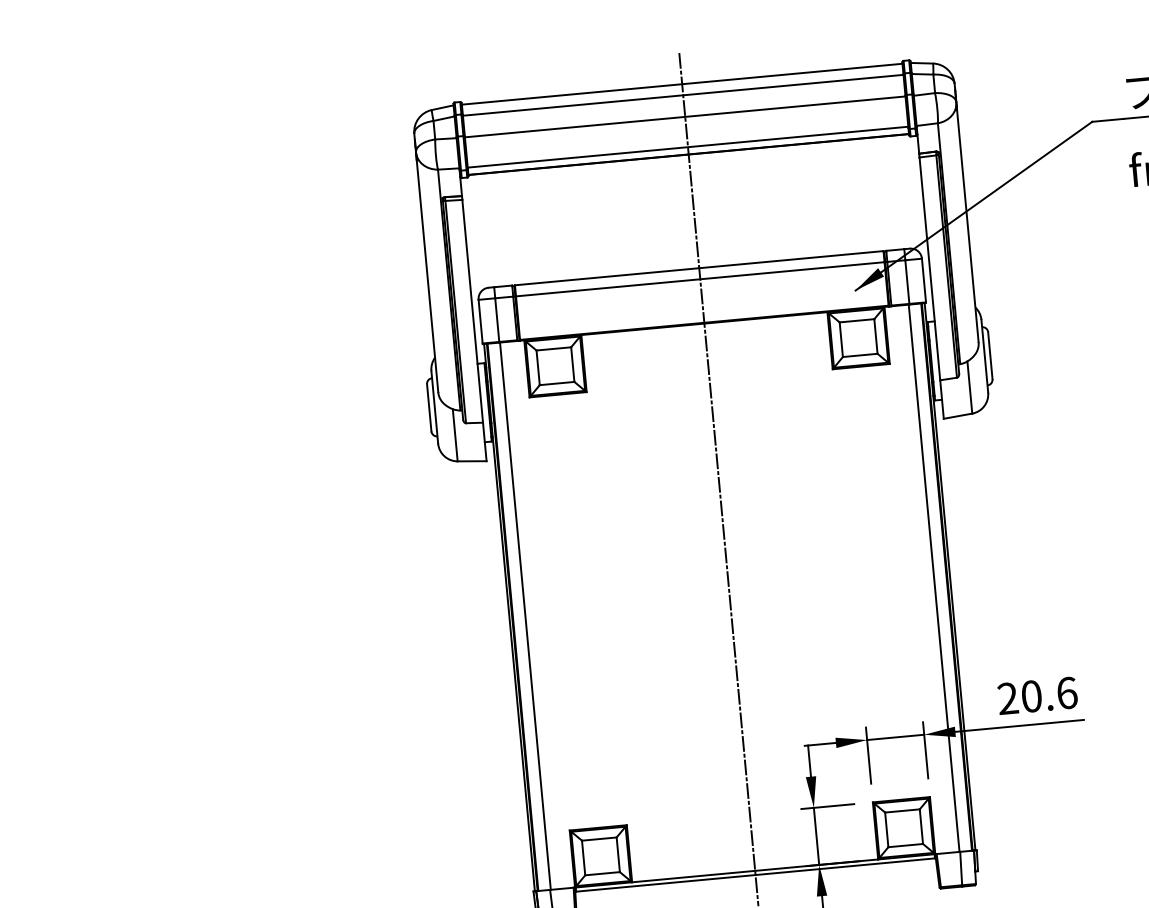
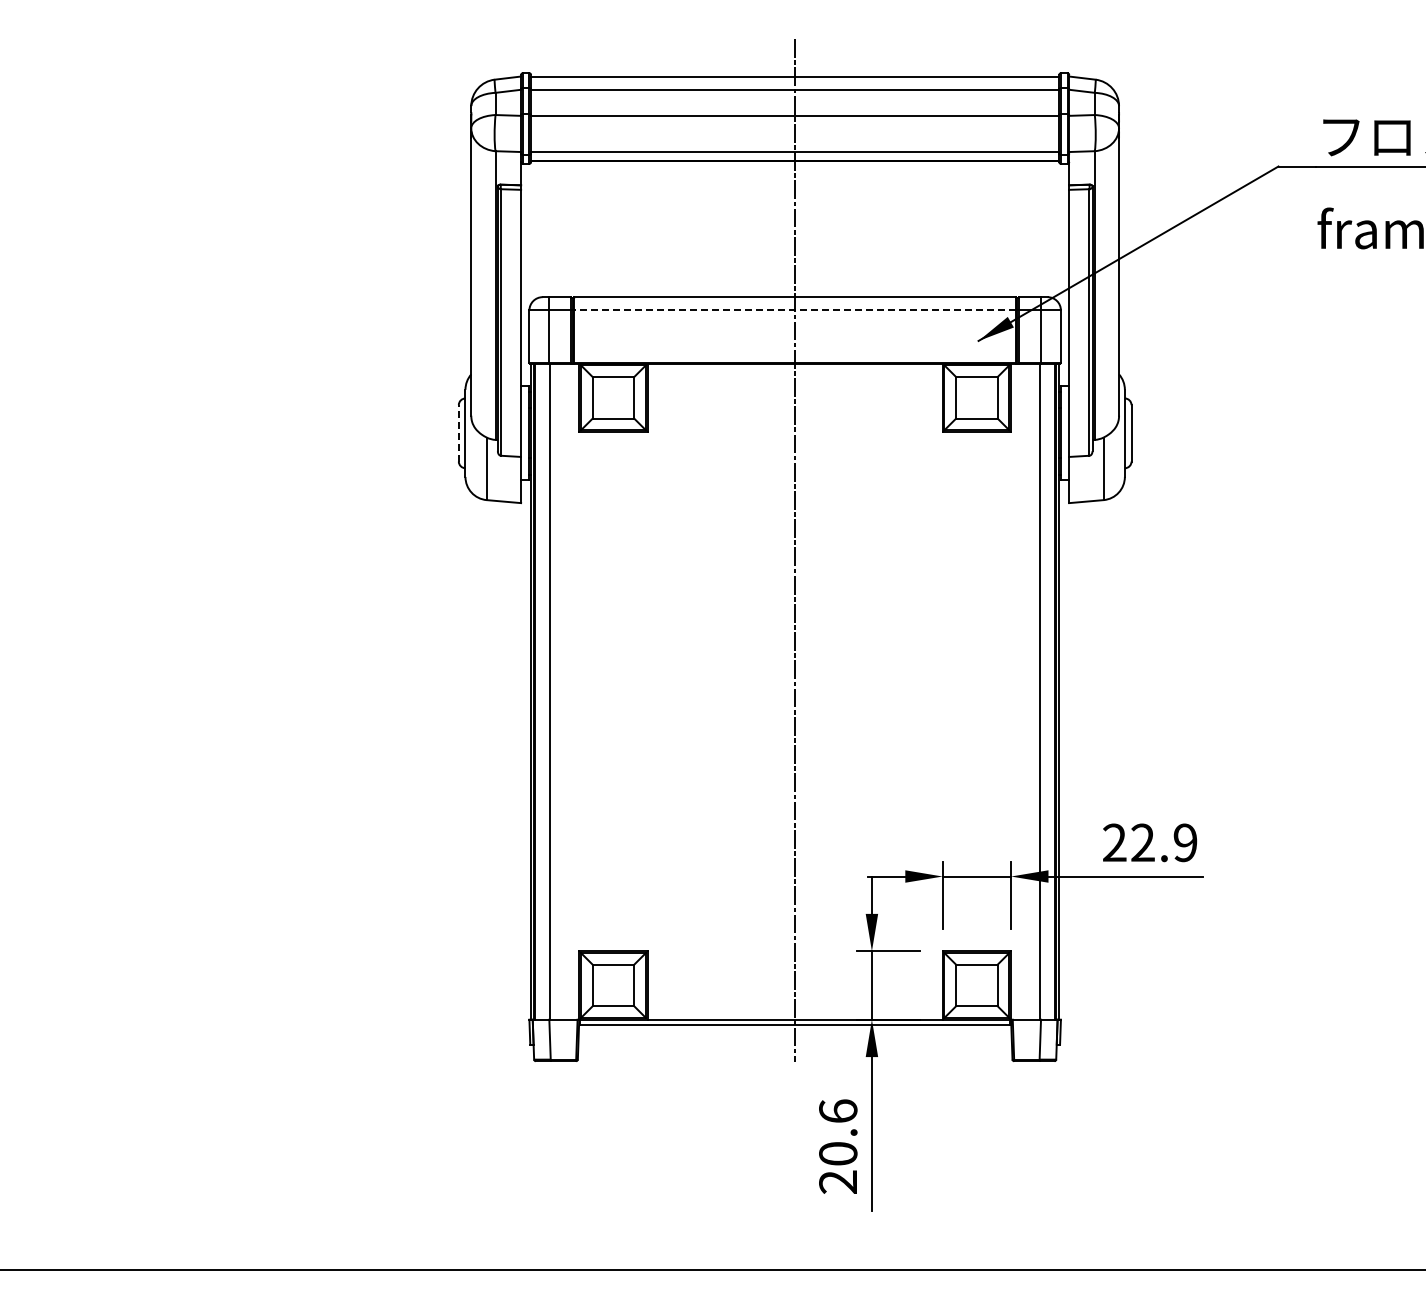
line: (700, 279) -> (795, 310), solid -> dashed
line: (428, 407) -> (458, 432), solid -> dashed
text: (1049, 694) -> (1164, 842), 20.6 -> 22.9

